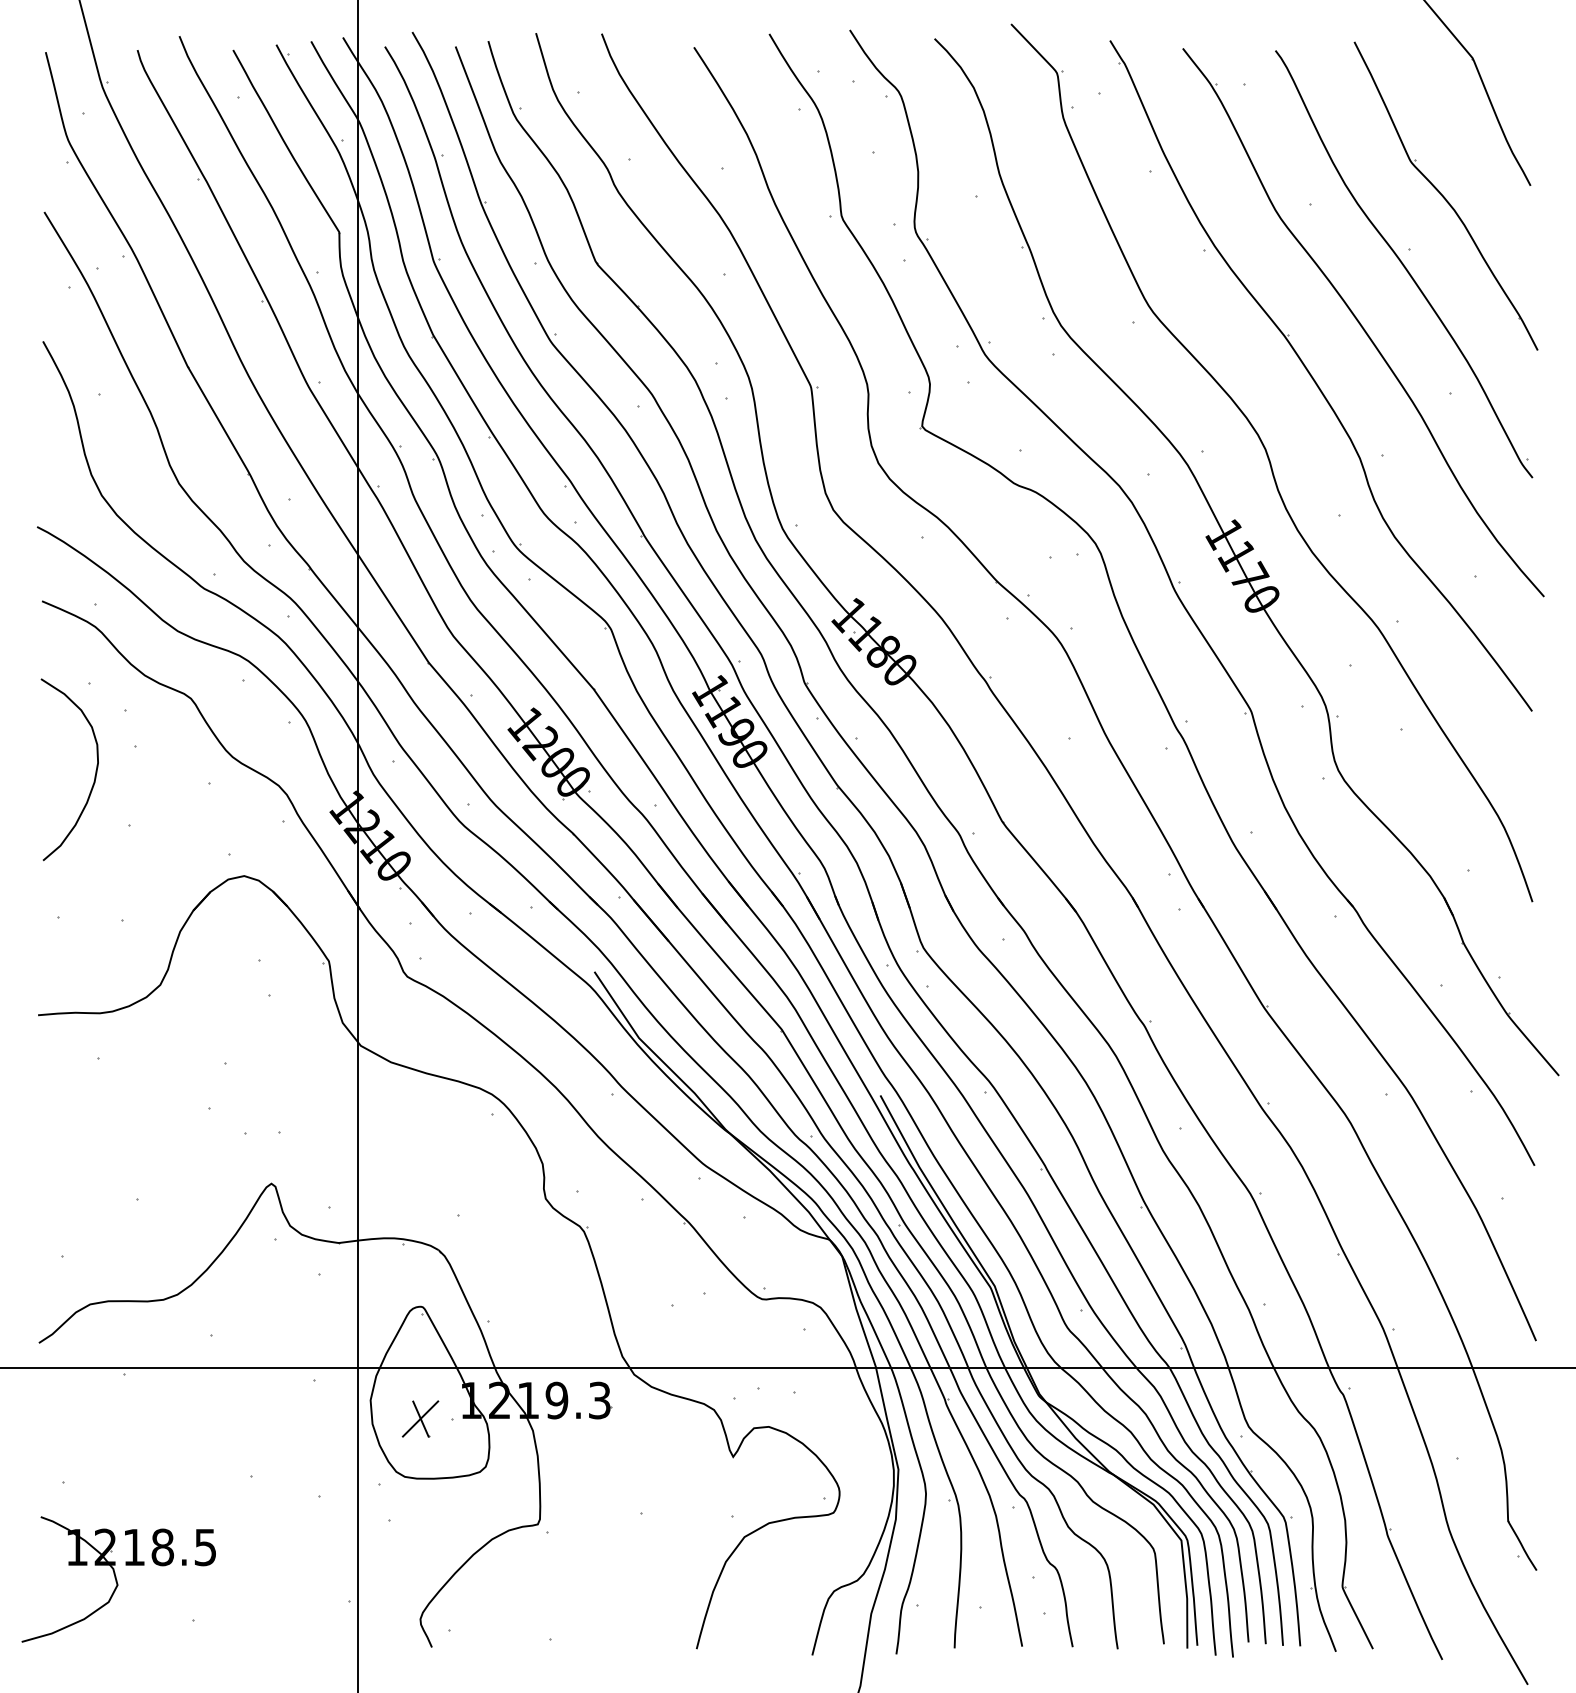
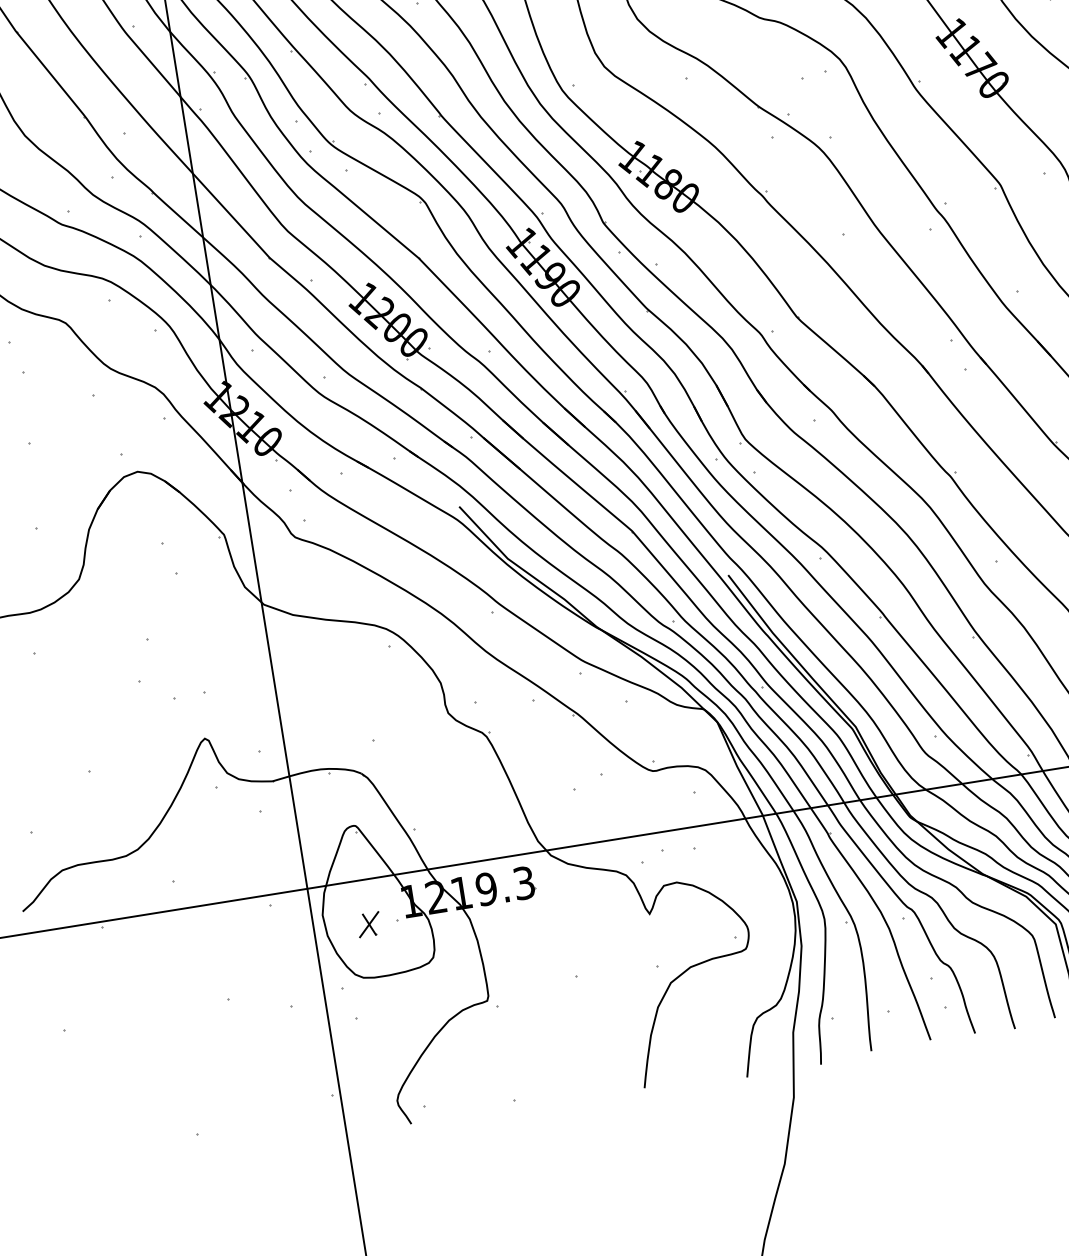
part: (420, 1418) -> (369, 924), size x0.7
part: (118, 1579) -> (126, 1108), removed

